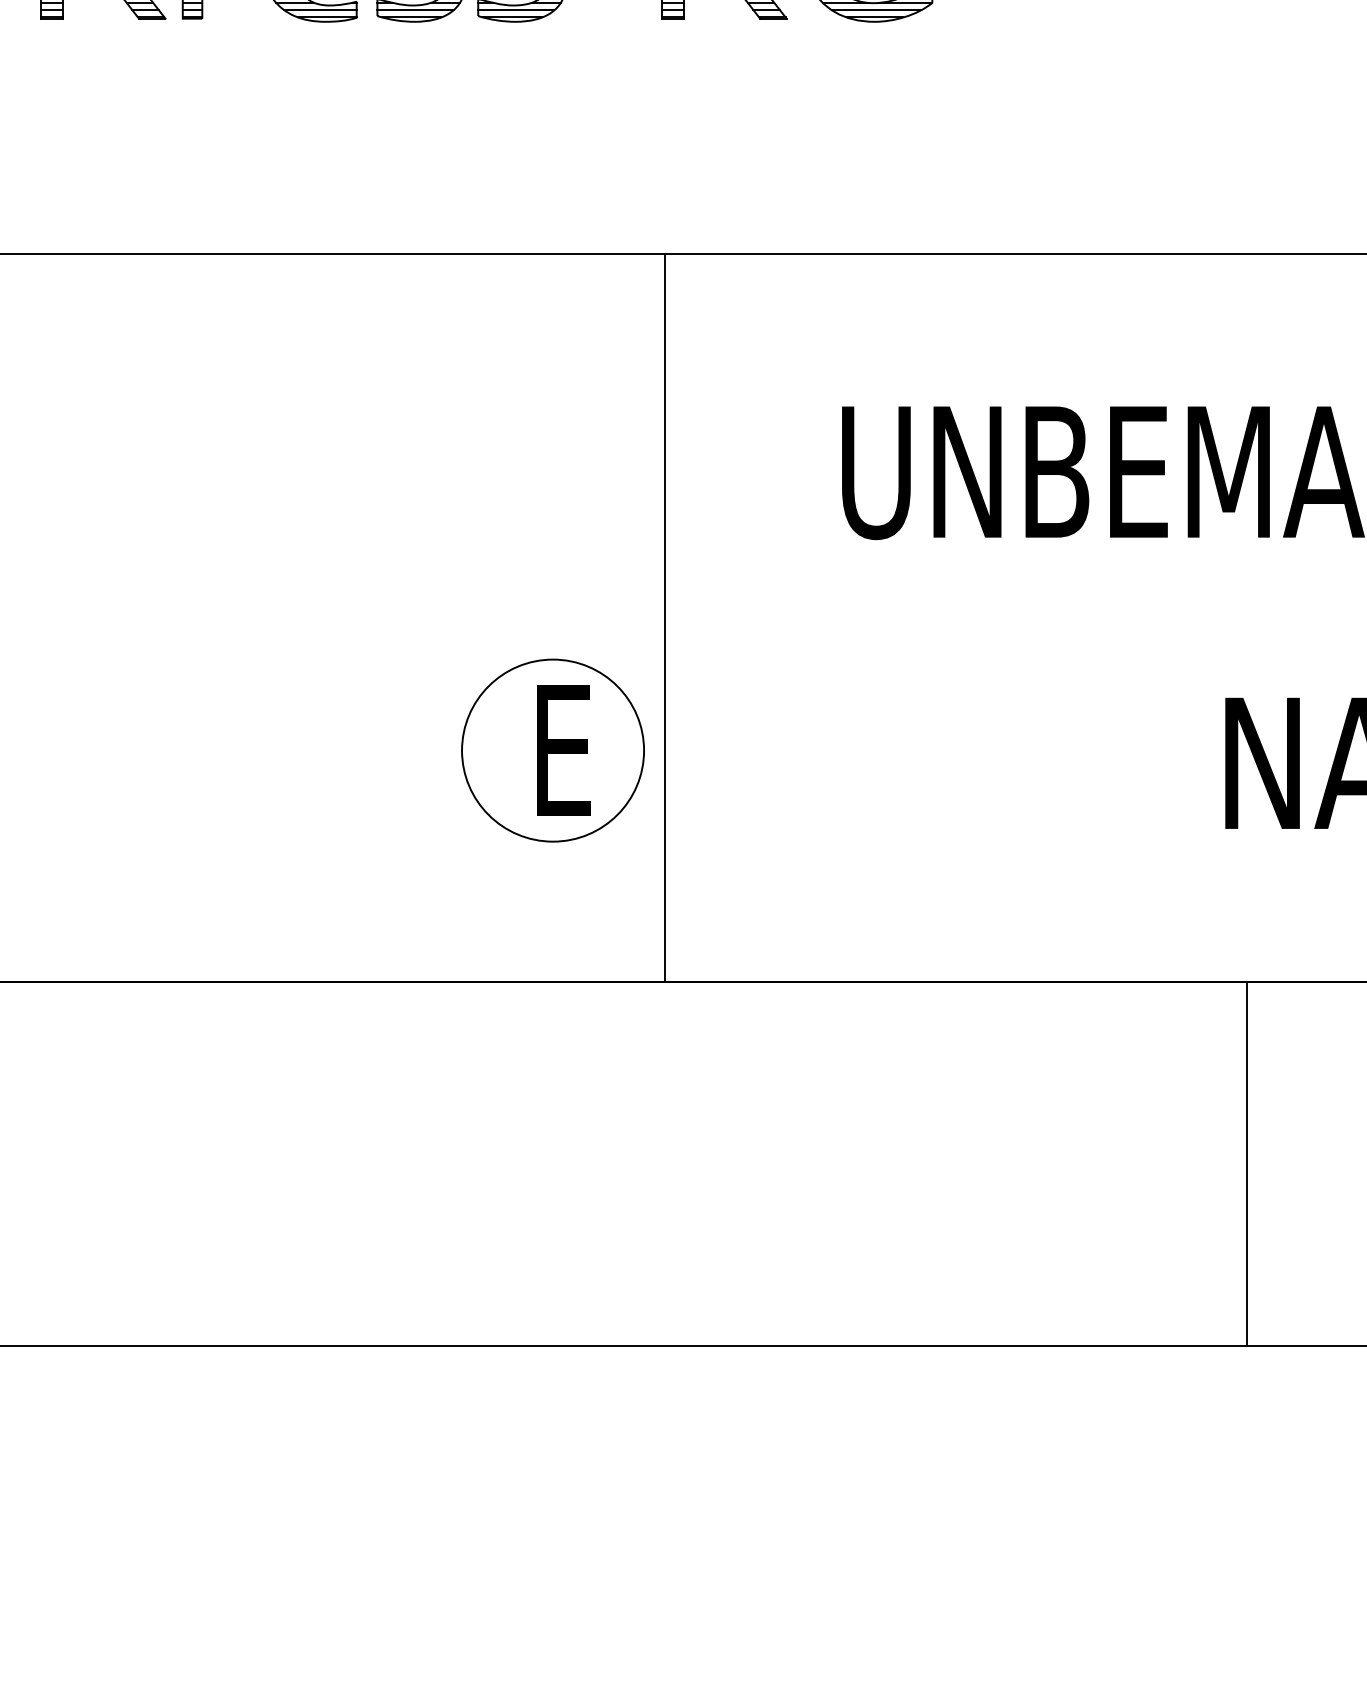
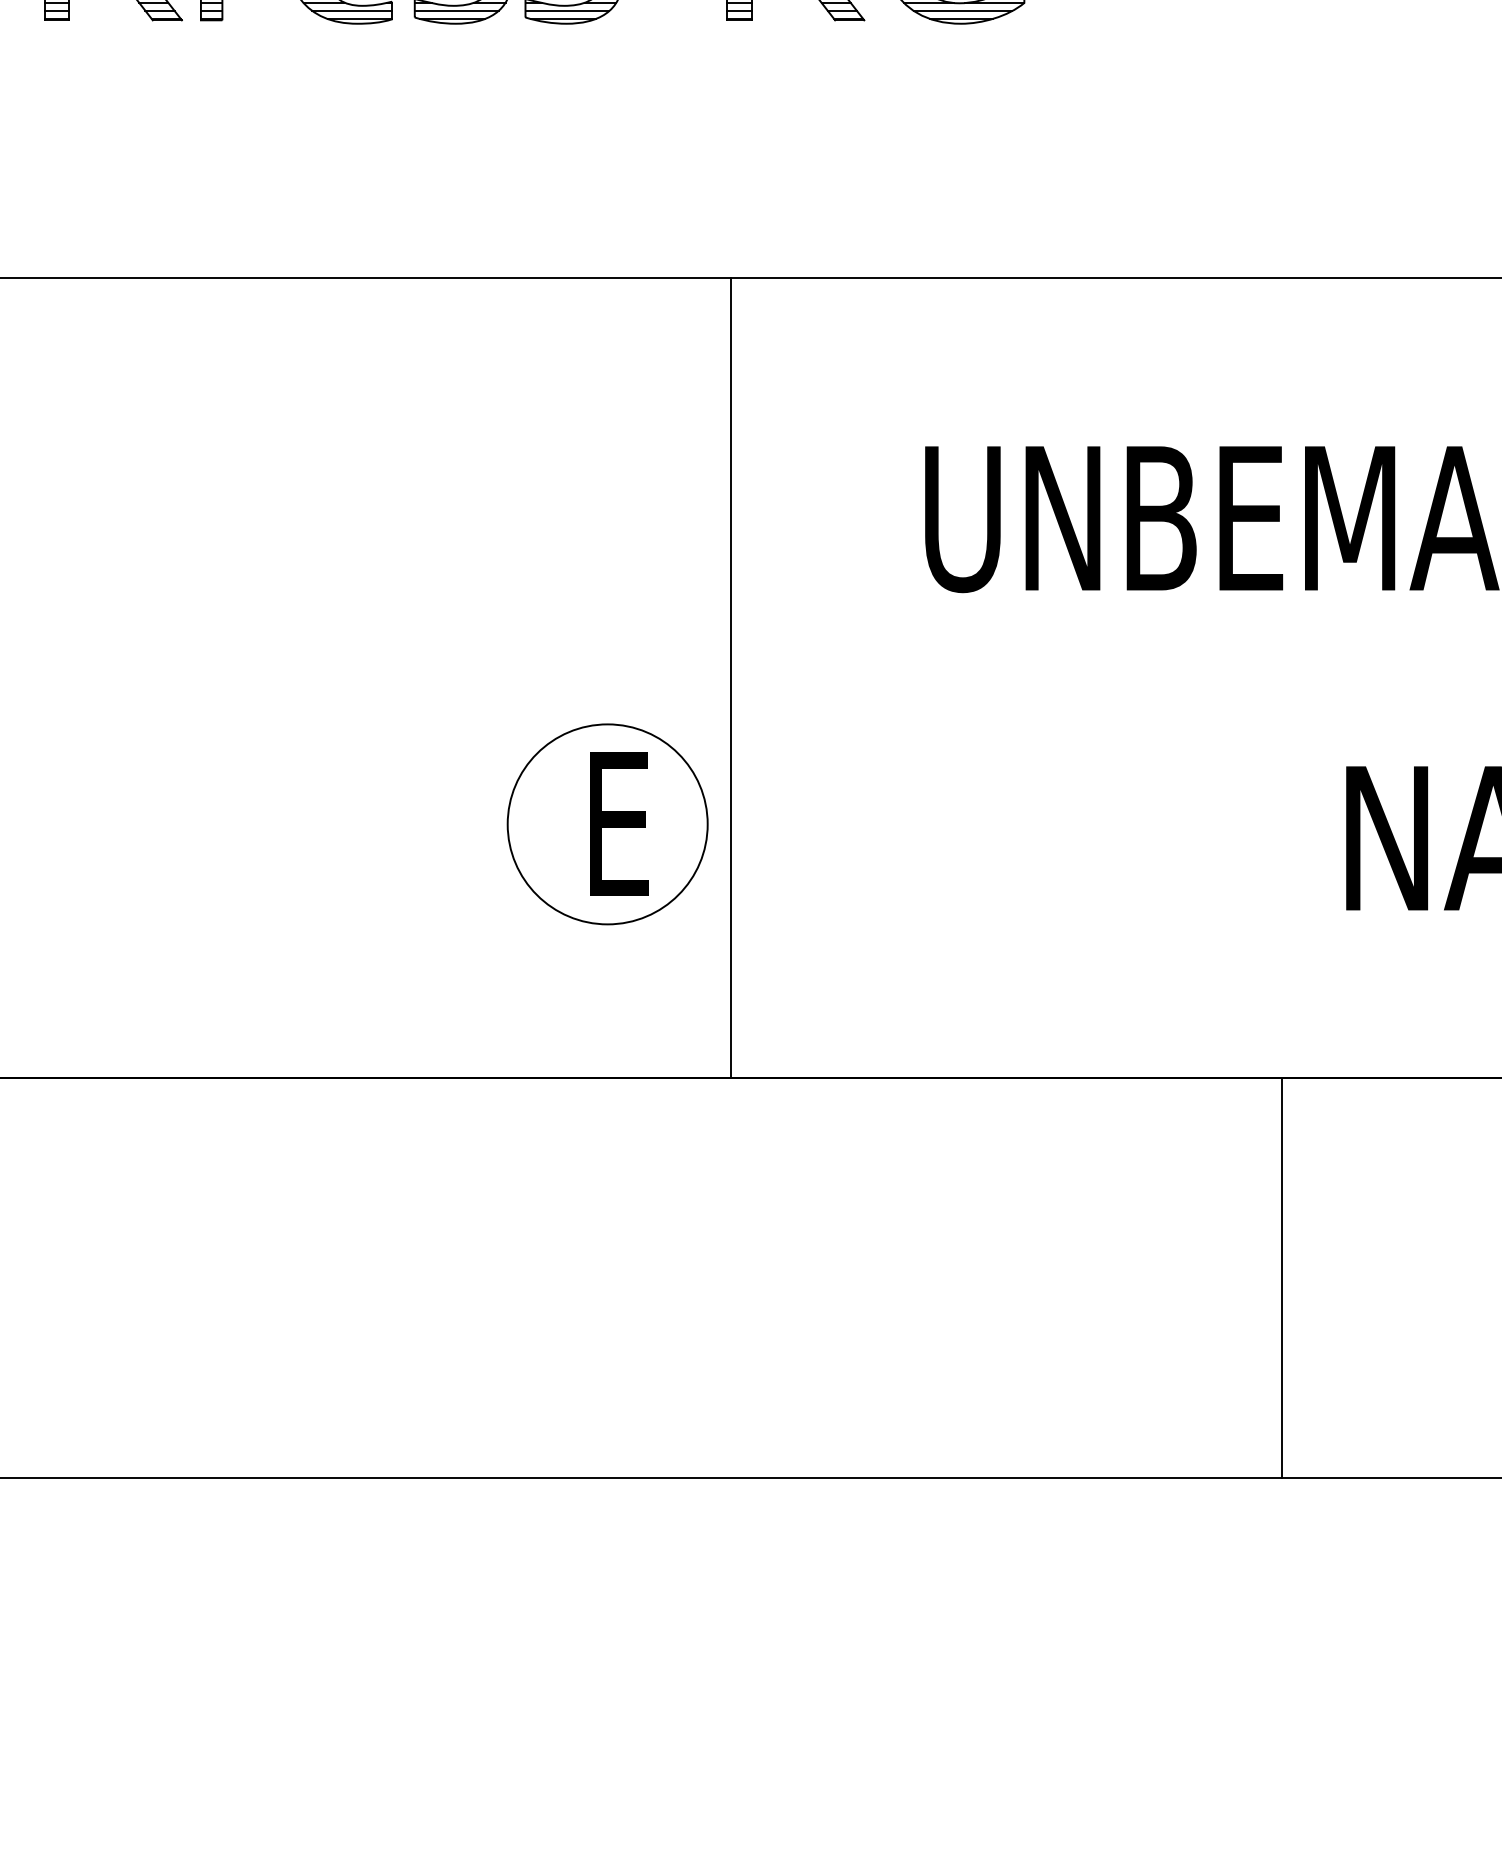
line: (1247, 1164) -> (1281, 1278), moved

